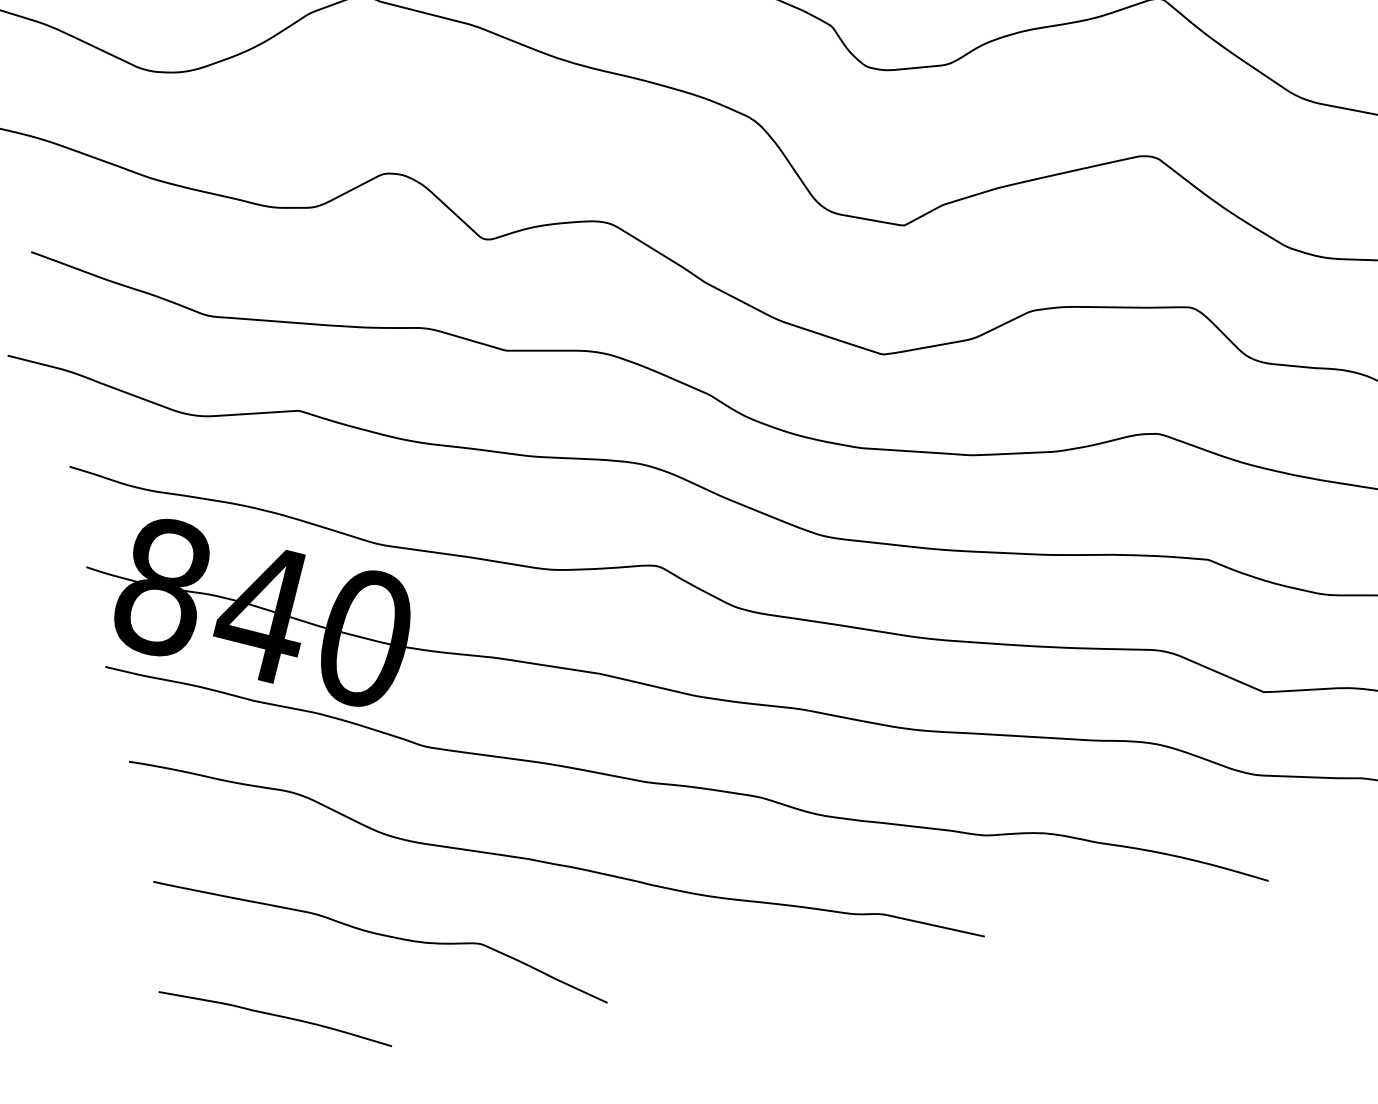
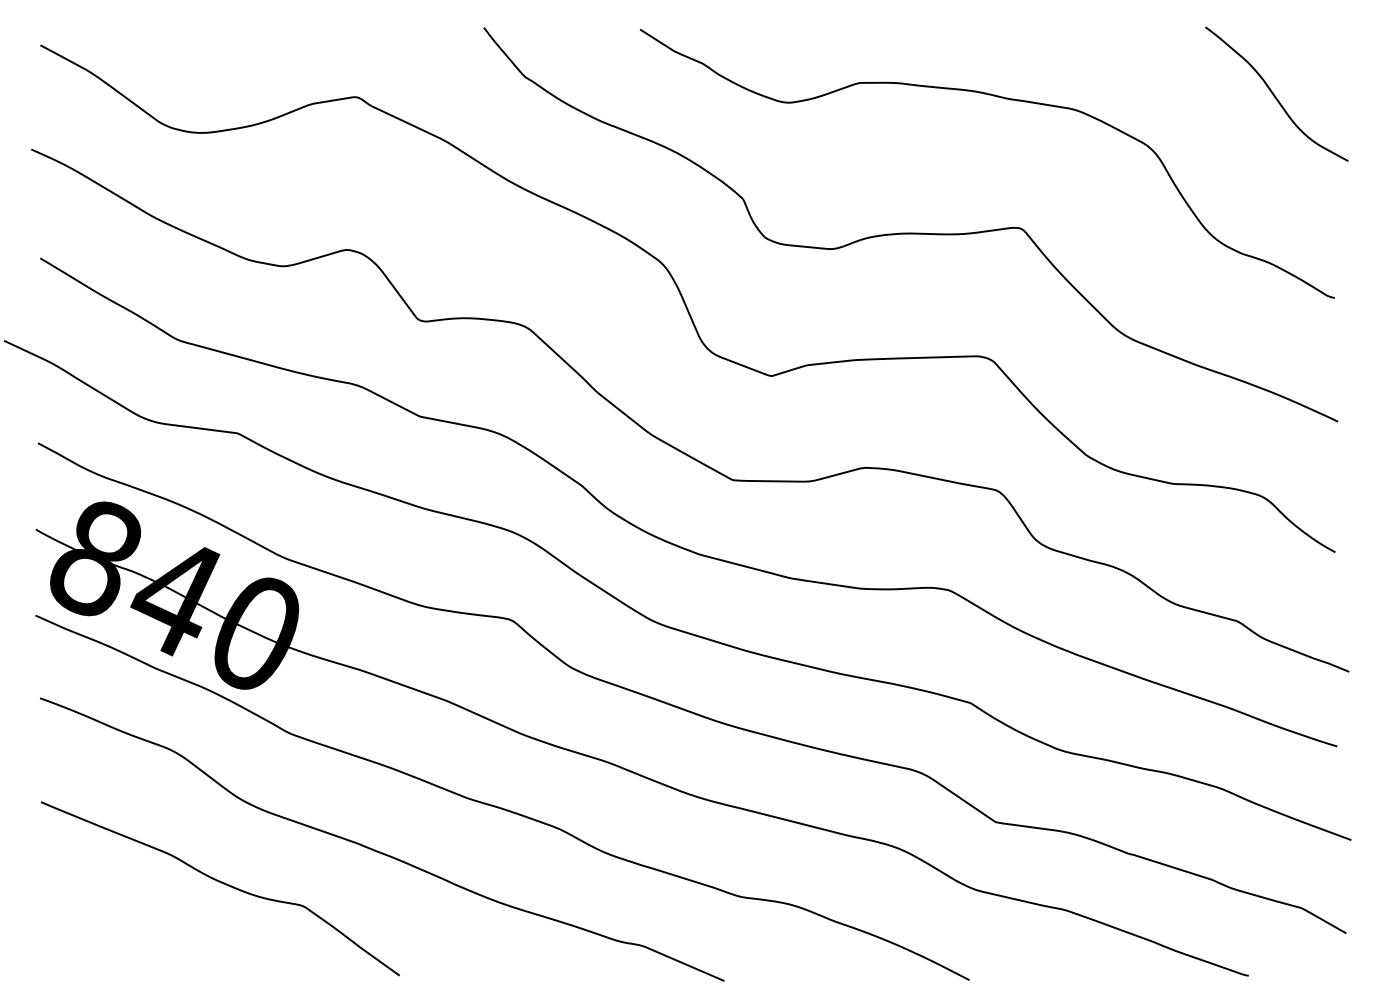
curve: (274, 1016) -> (120, 933), removed

